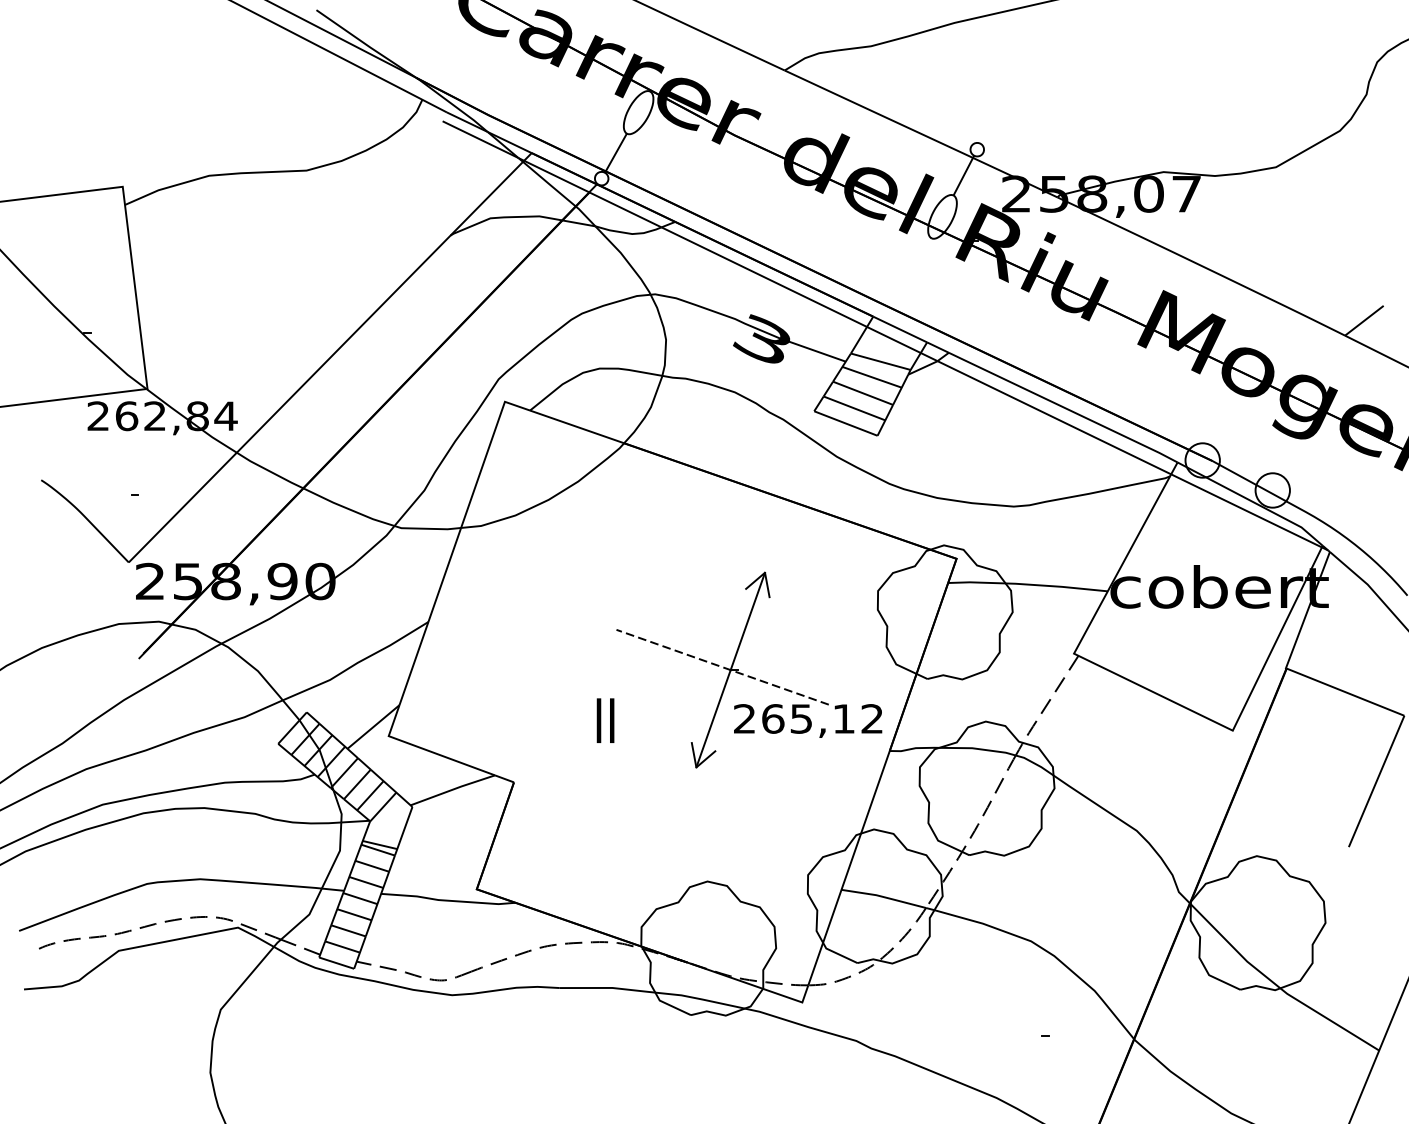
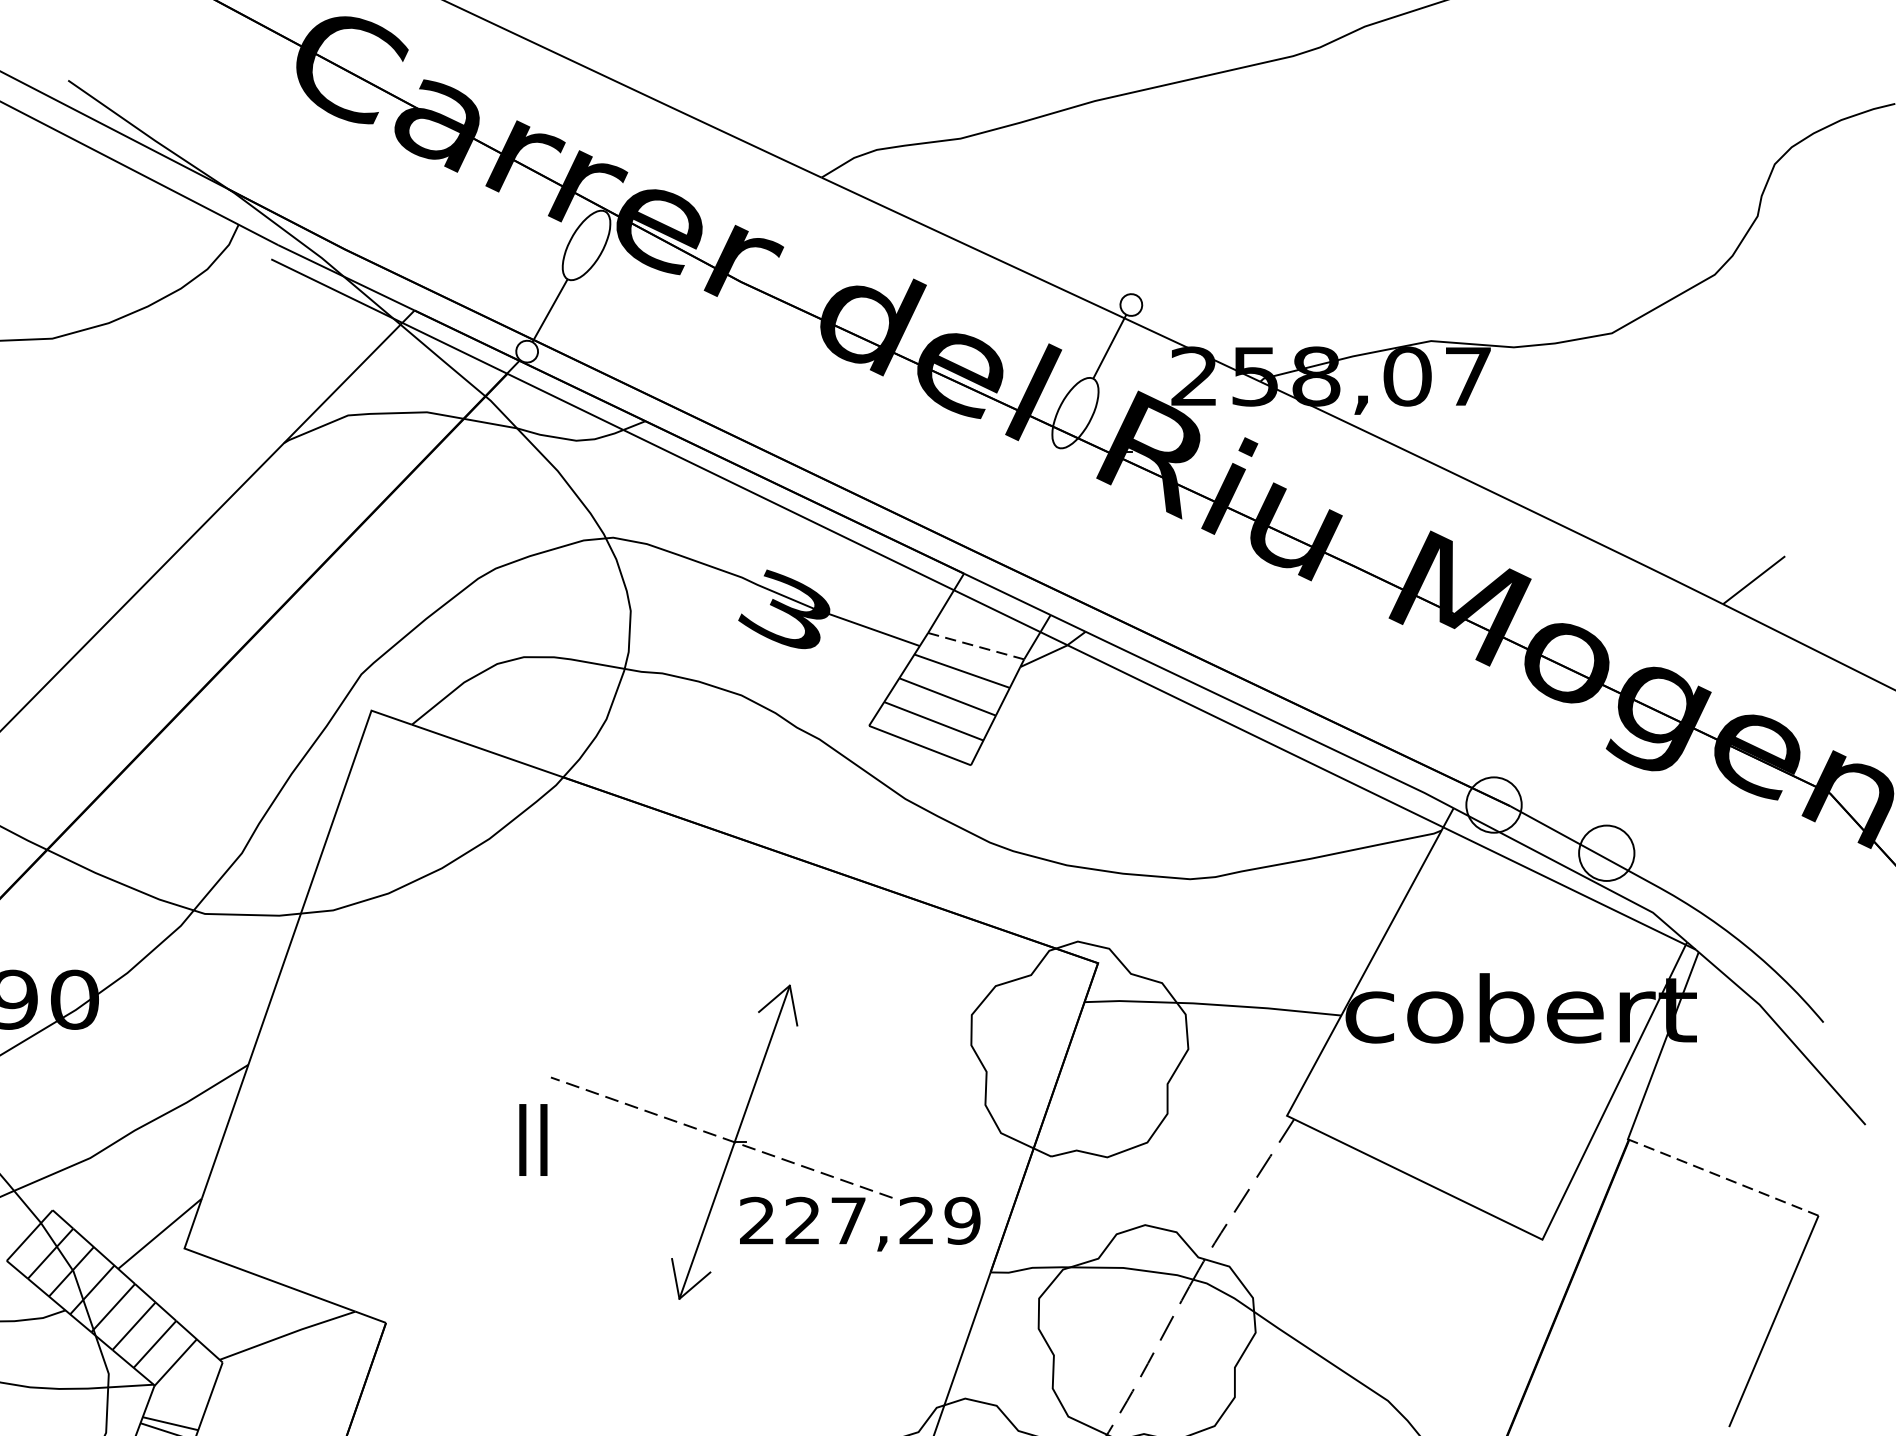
line: (880, 361) -> (975, 645), solid -> dashed
line: (1345, 692) -> (1723, 1178), solid -> dashed
text: (822, 718) -> (882, 1220), 265,12 -> 227,29
text: (605, 720) -> (533, 1139), moved

